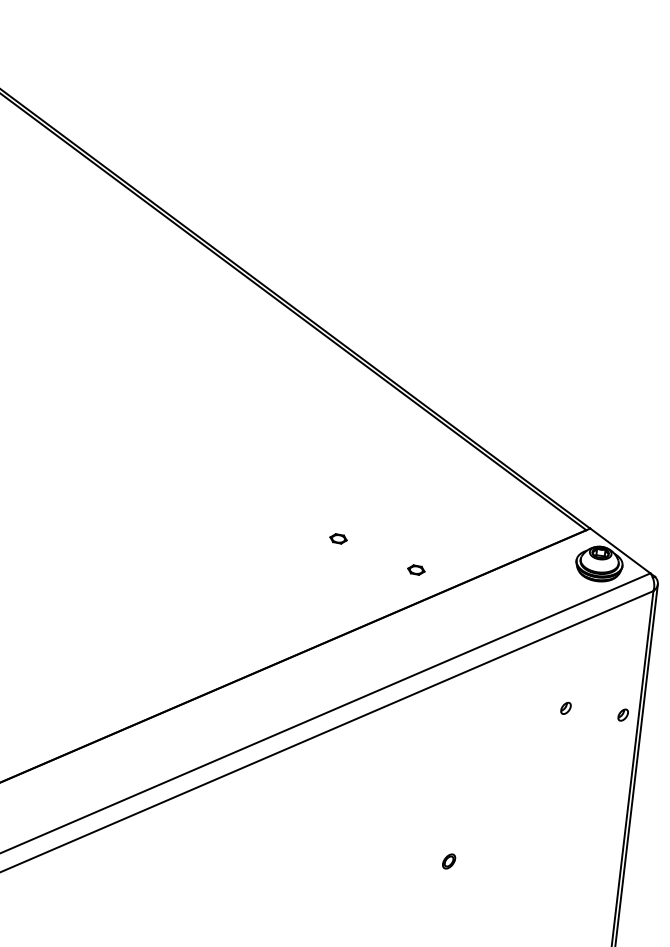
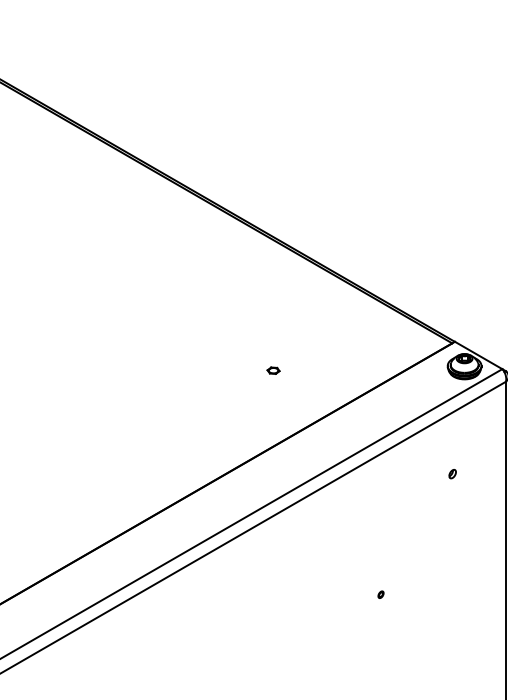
part: (416, 569) -> (332, 386), removed
part: (622, 715) -> (494, 474), removed
part: (448, 860) -> (380, 594), size x0.62

